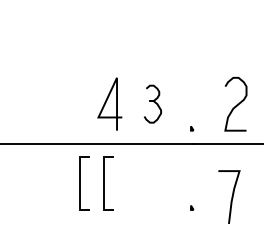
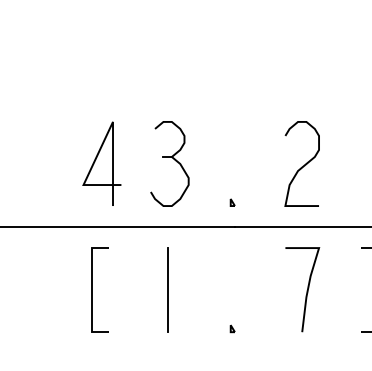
part: (152, 103) -> (169, 162), size x1.43
line: (80, 183) -> (54, 290), removed
line: (150, 183) -> (166, 290), added
curve: (231, 196) -> (306, 288), moved

